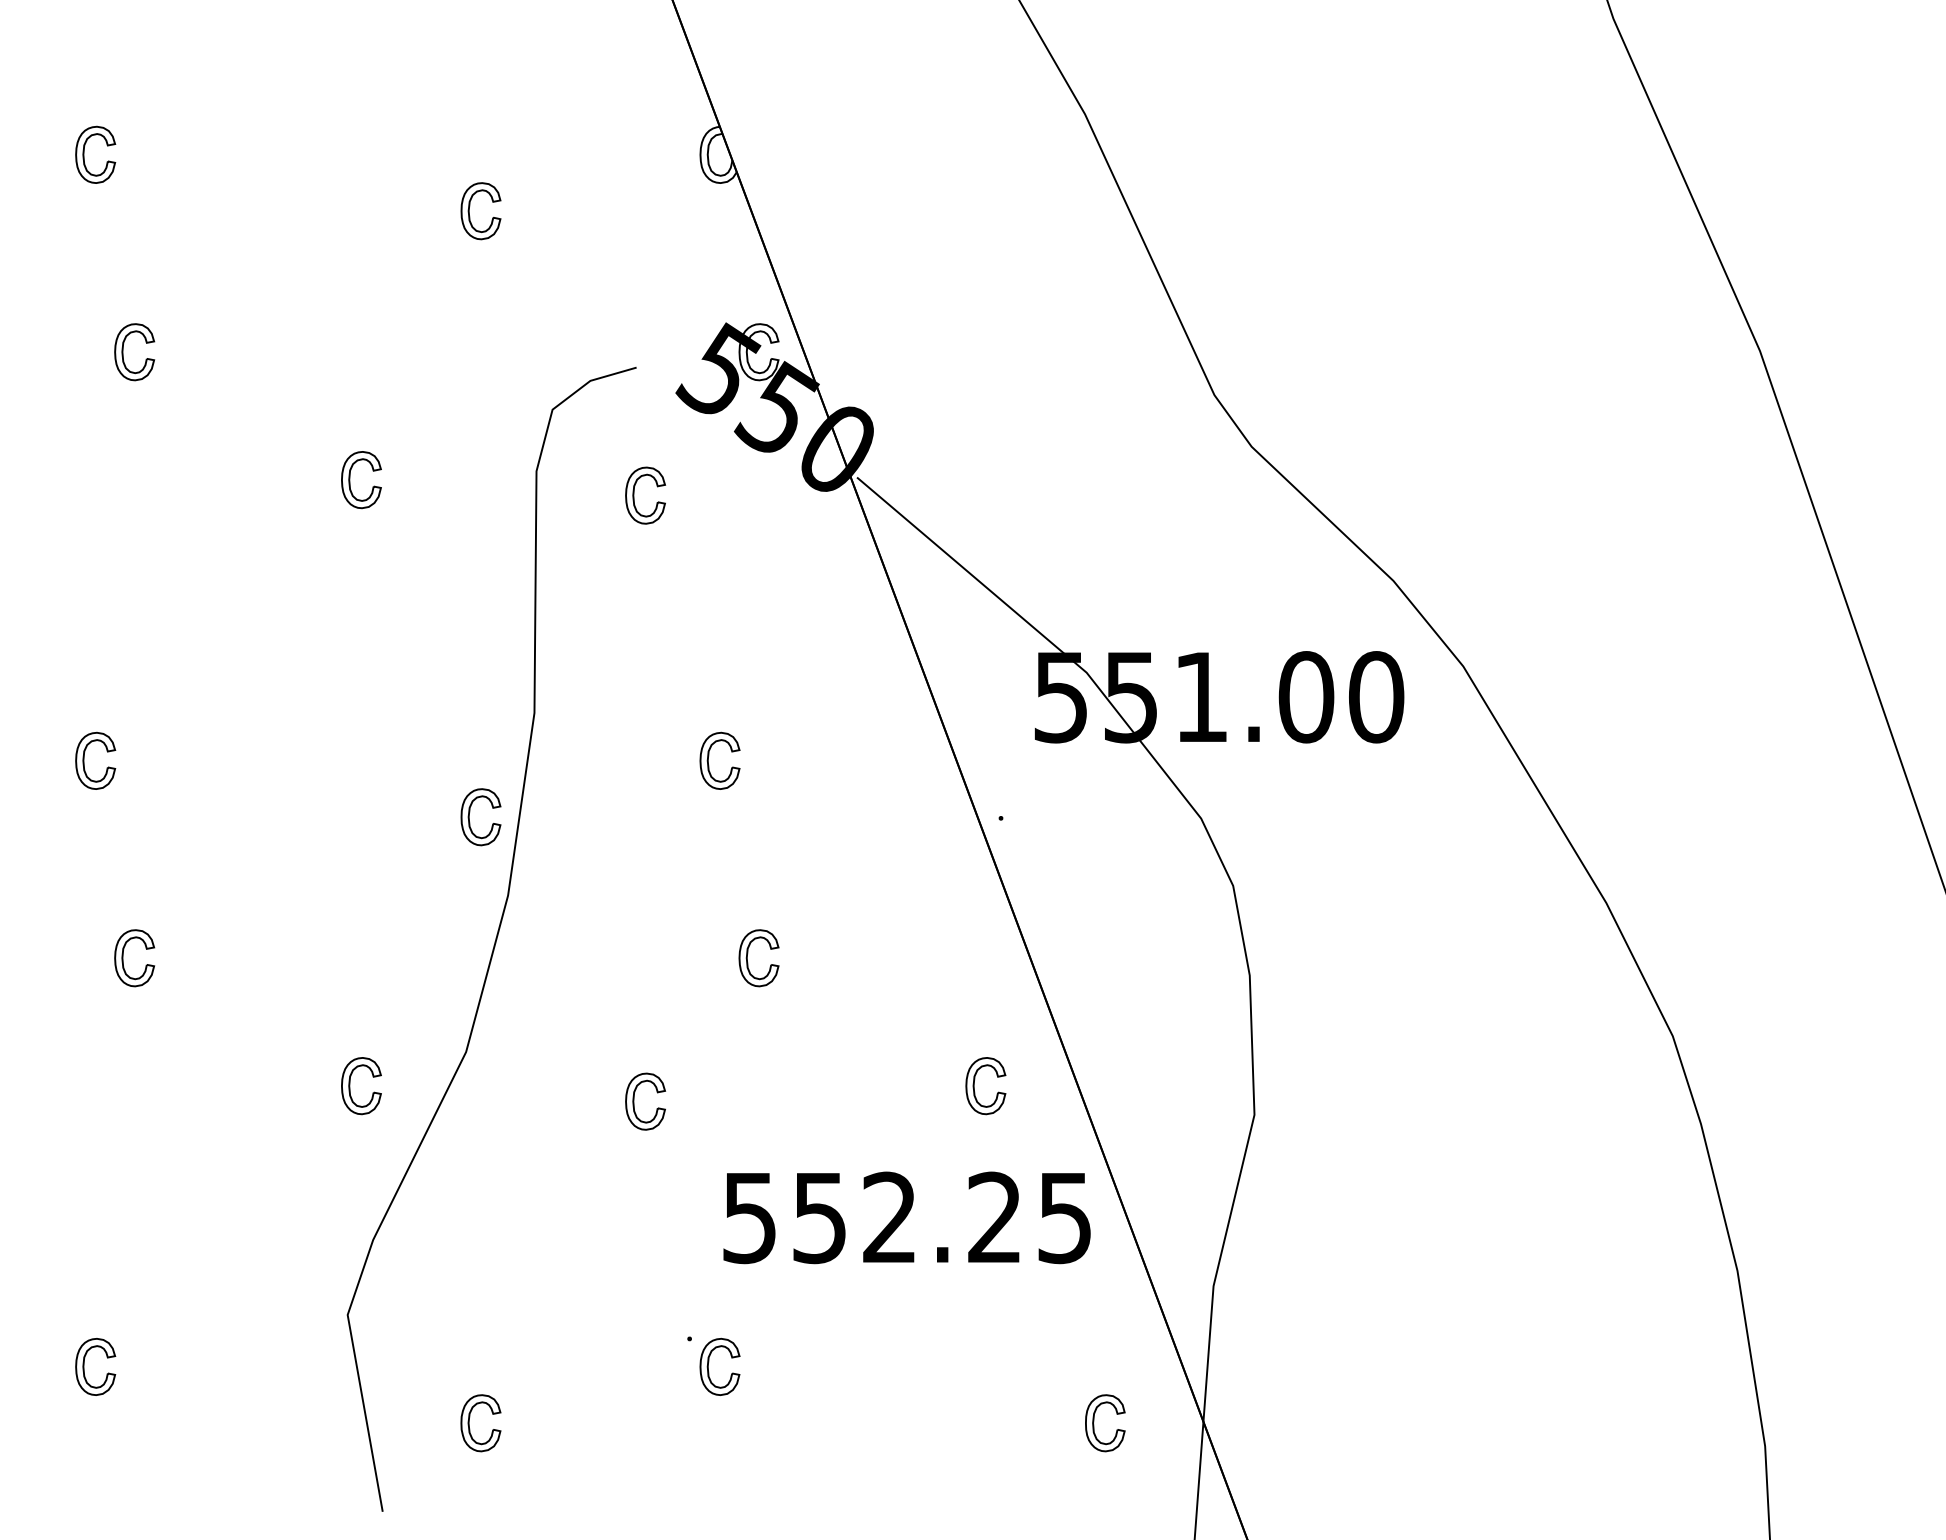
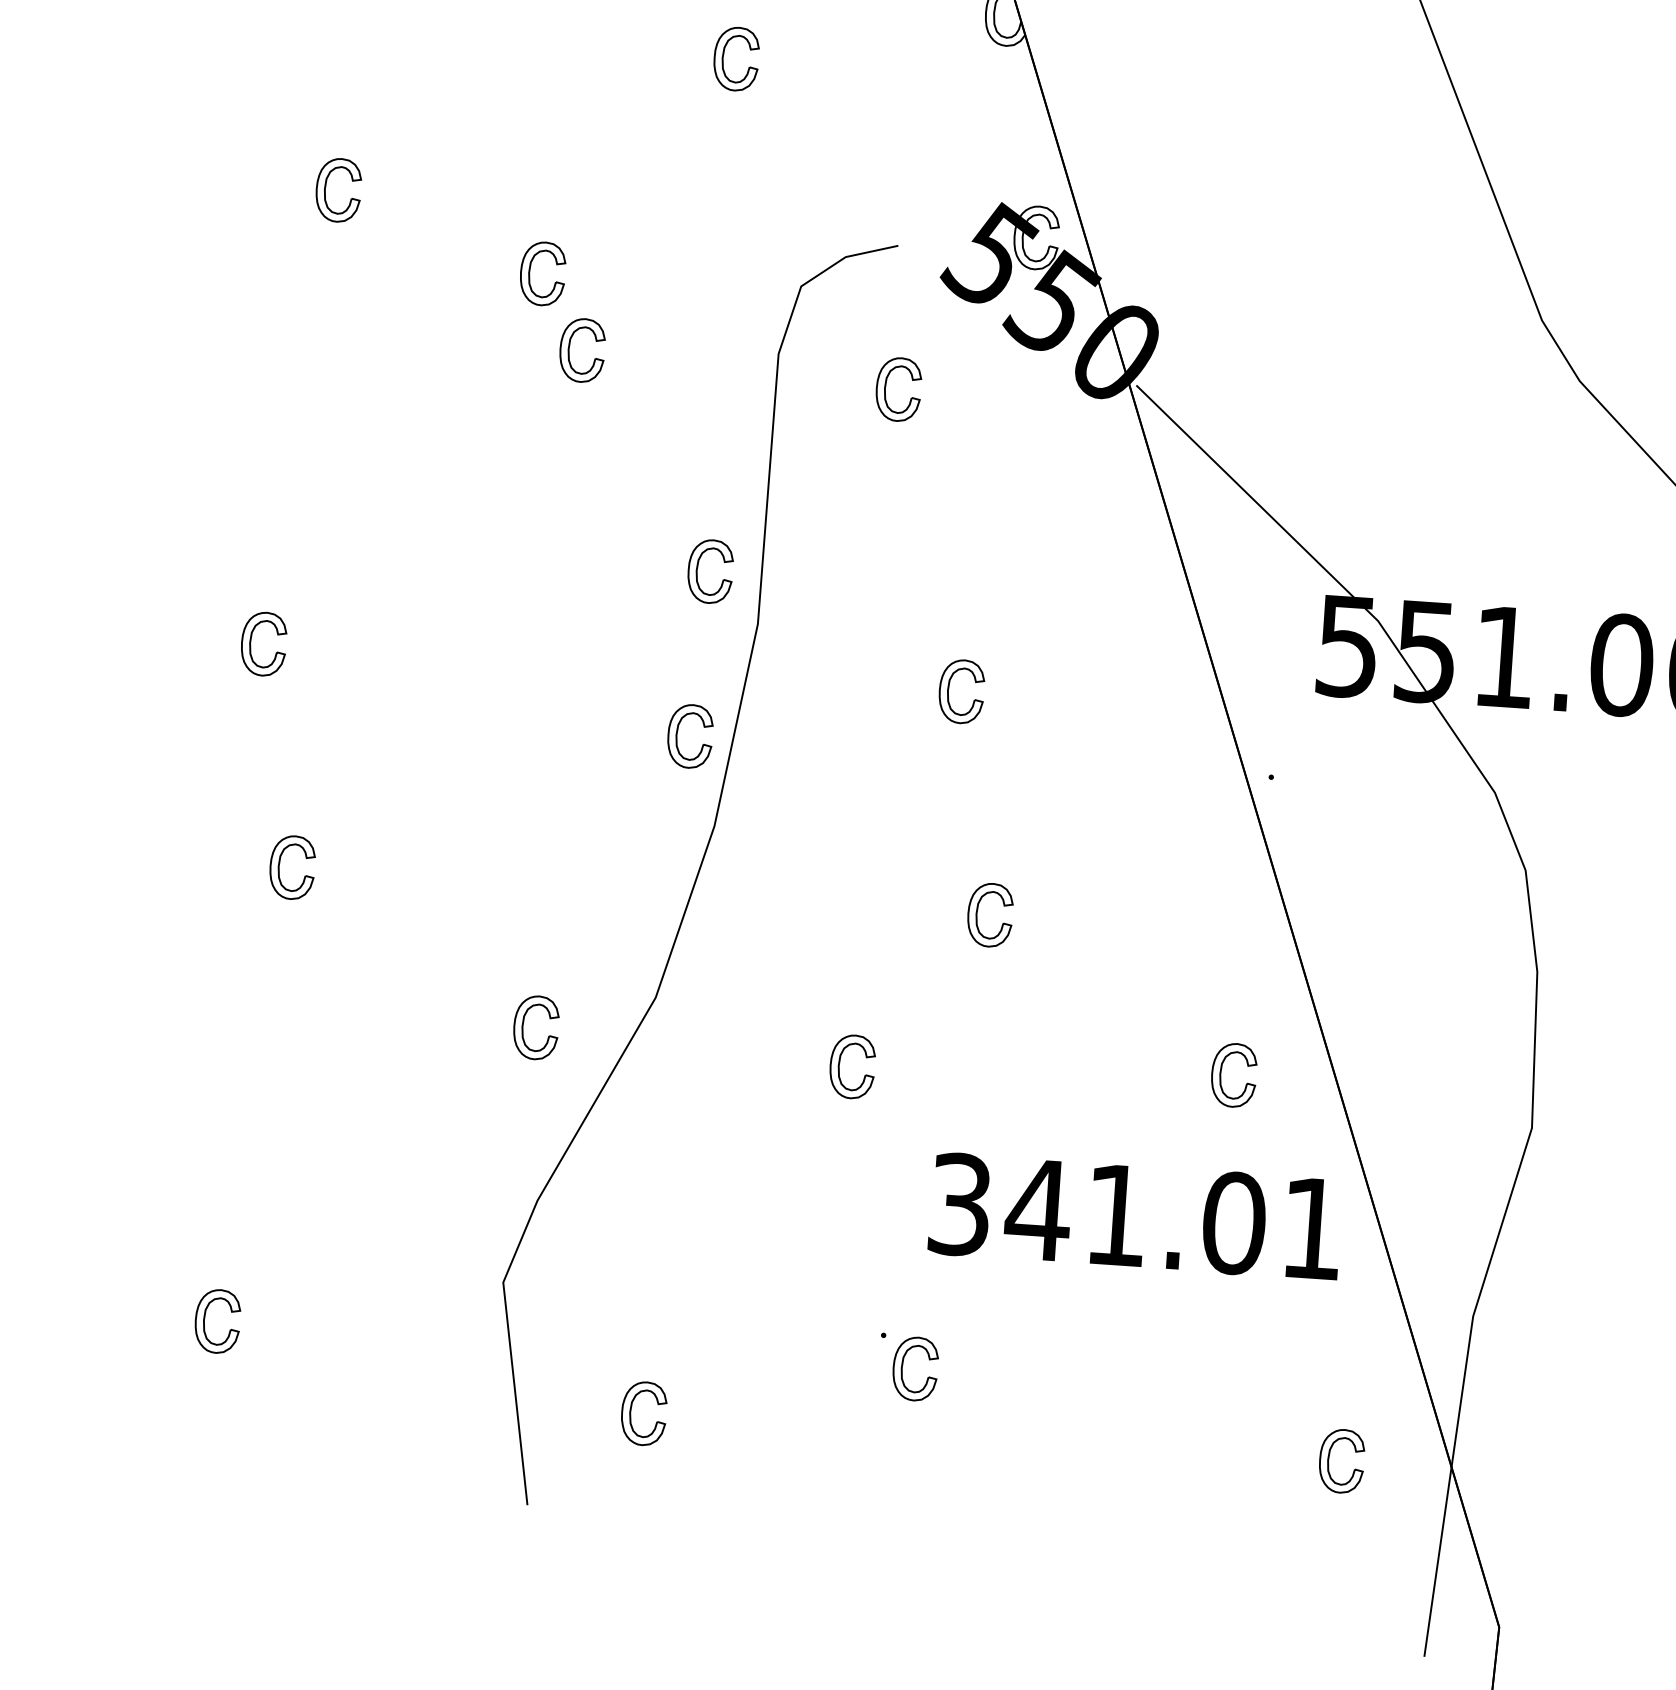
part: (310, 414) -> (530, 273), added
part: (477, 669) -> (697, 571), added
text: (906, 1217) -> (1135, 1216), 552.25 -> 341.01

